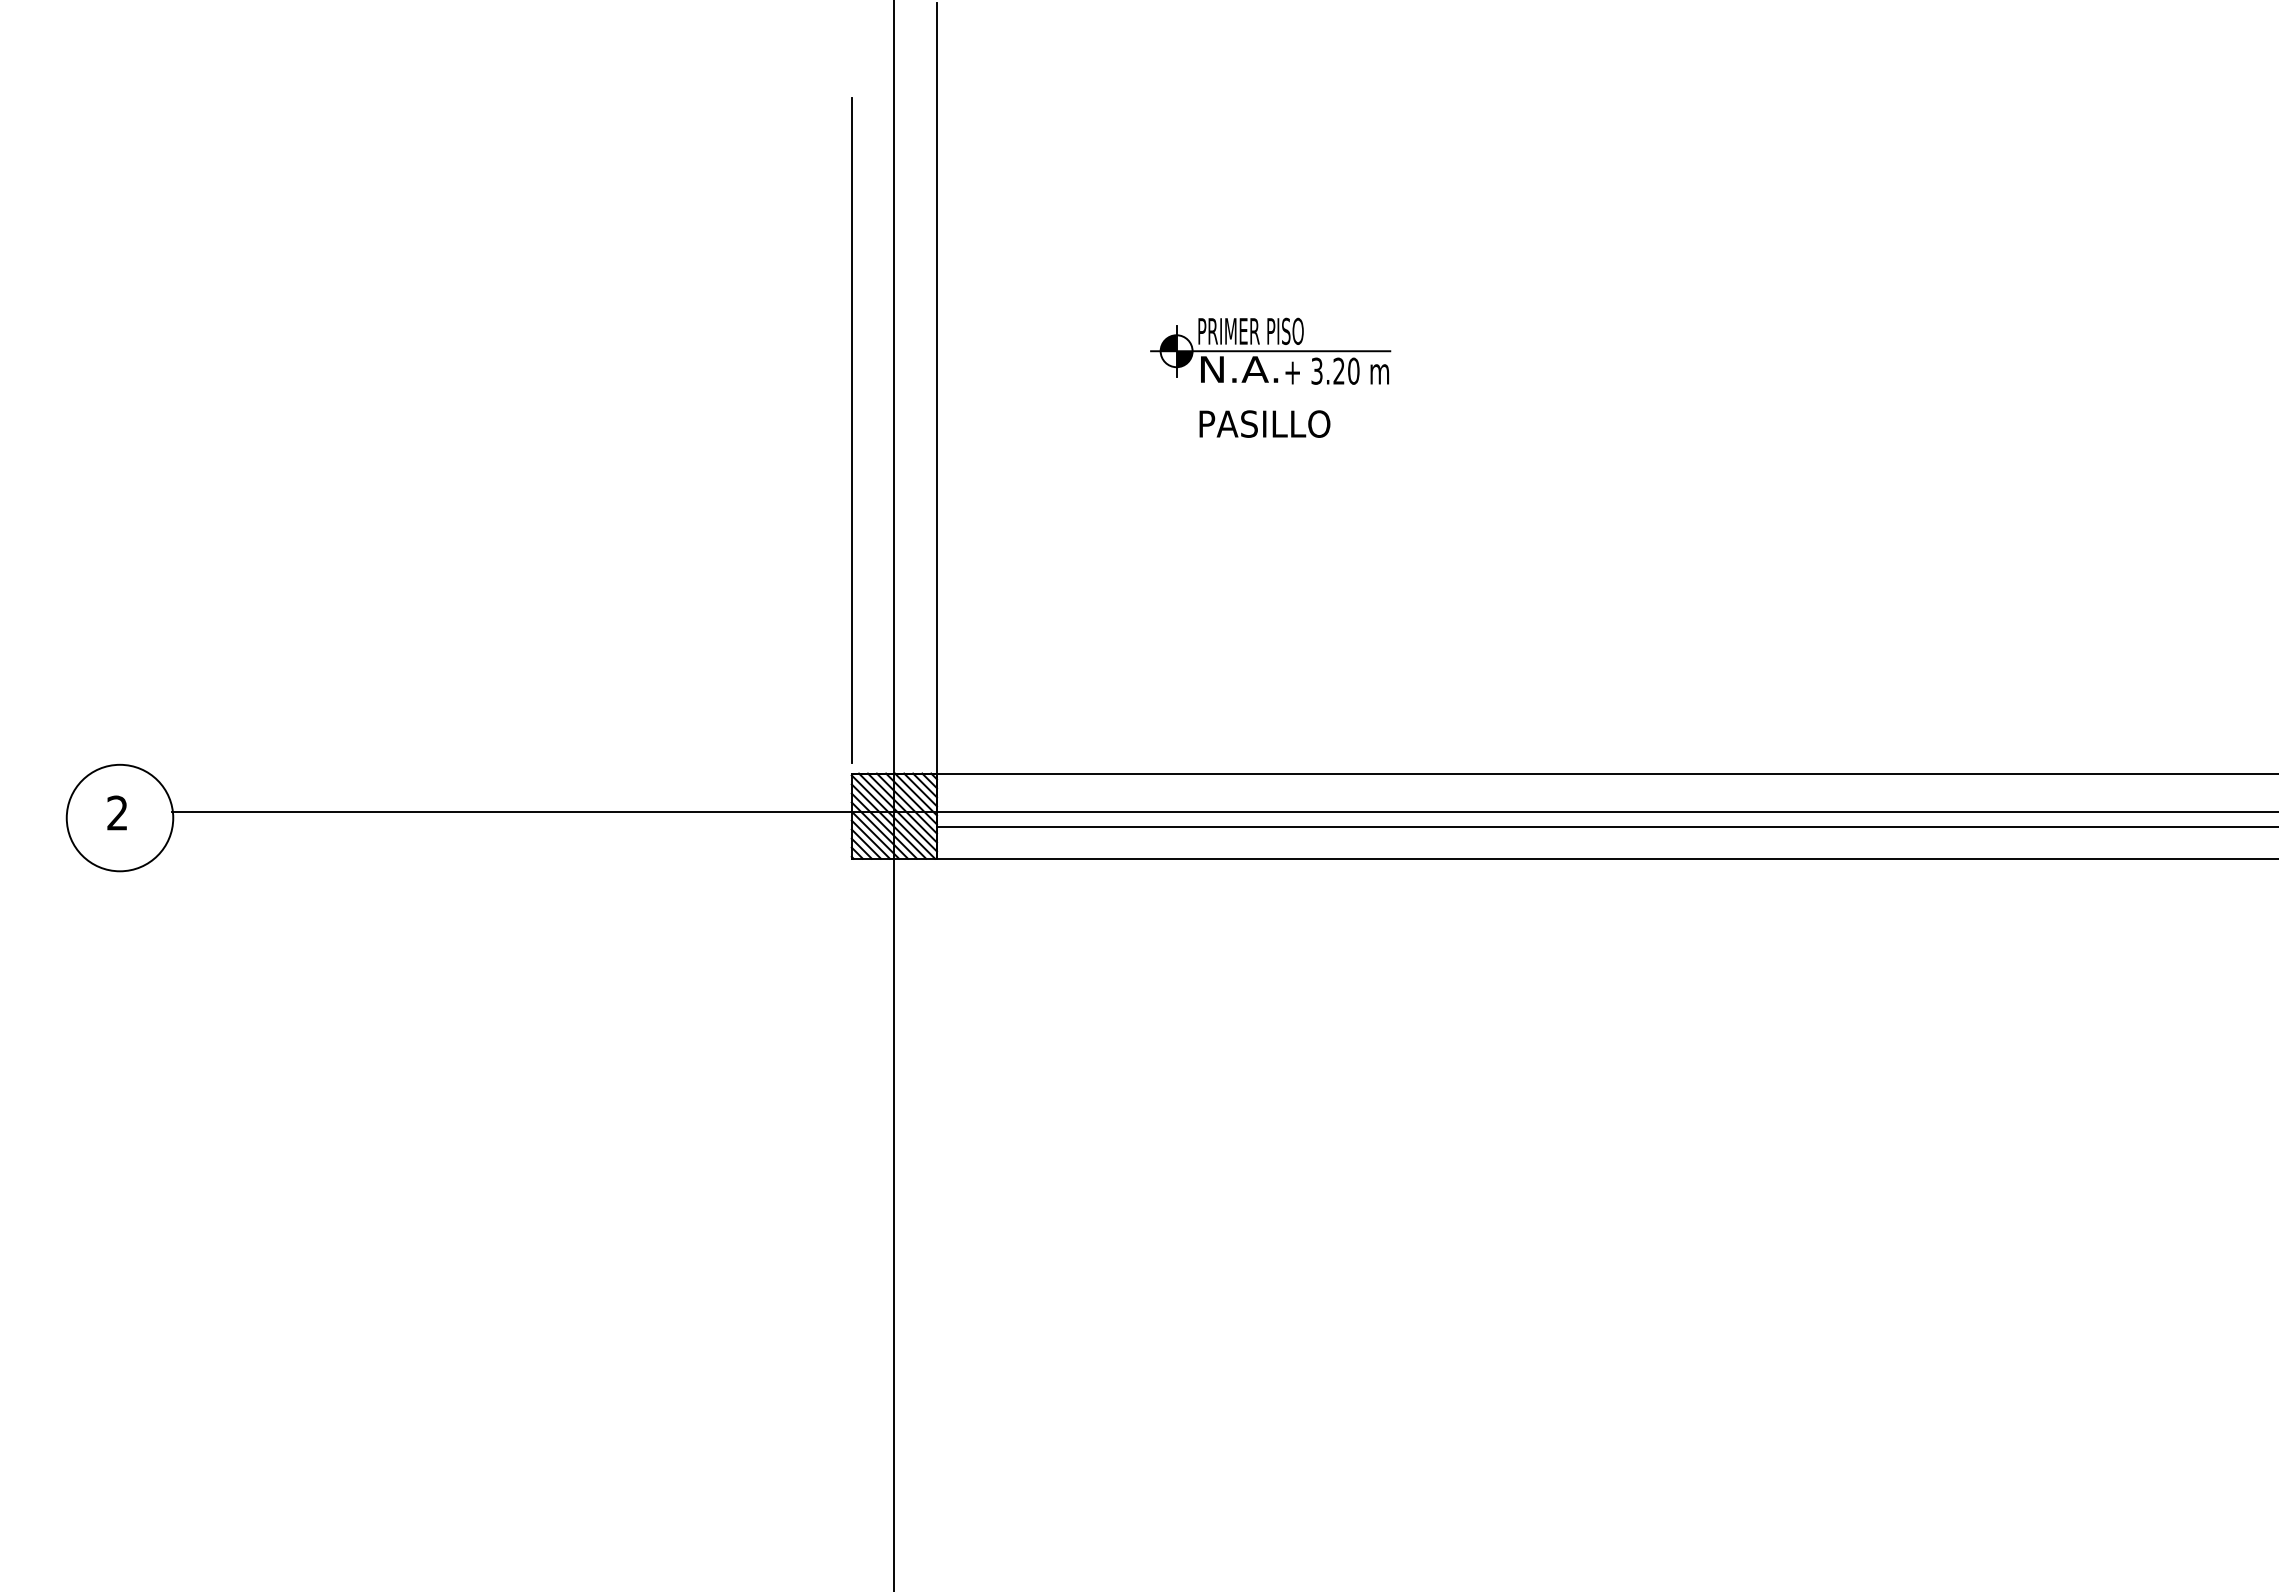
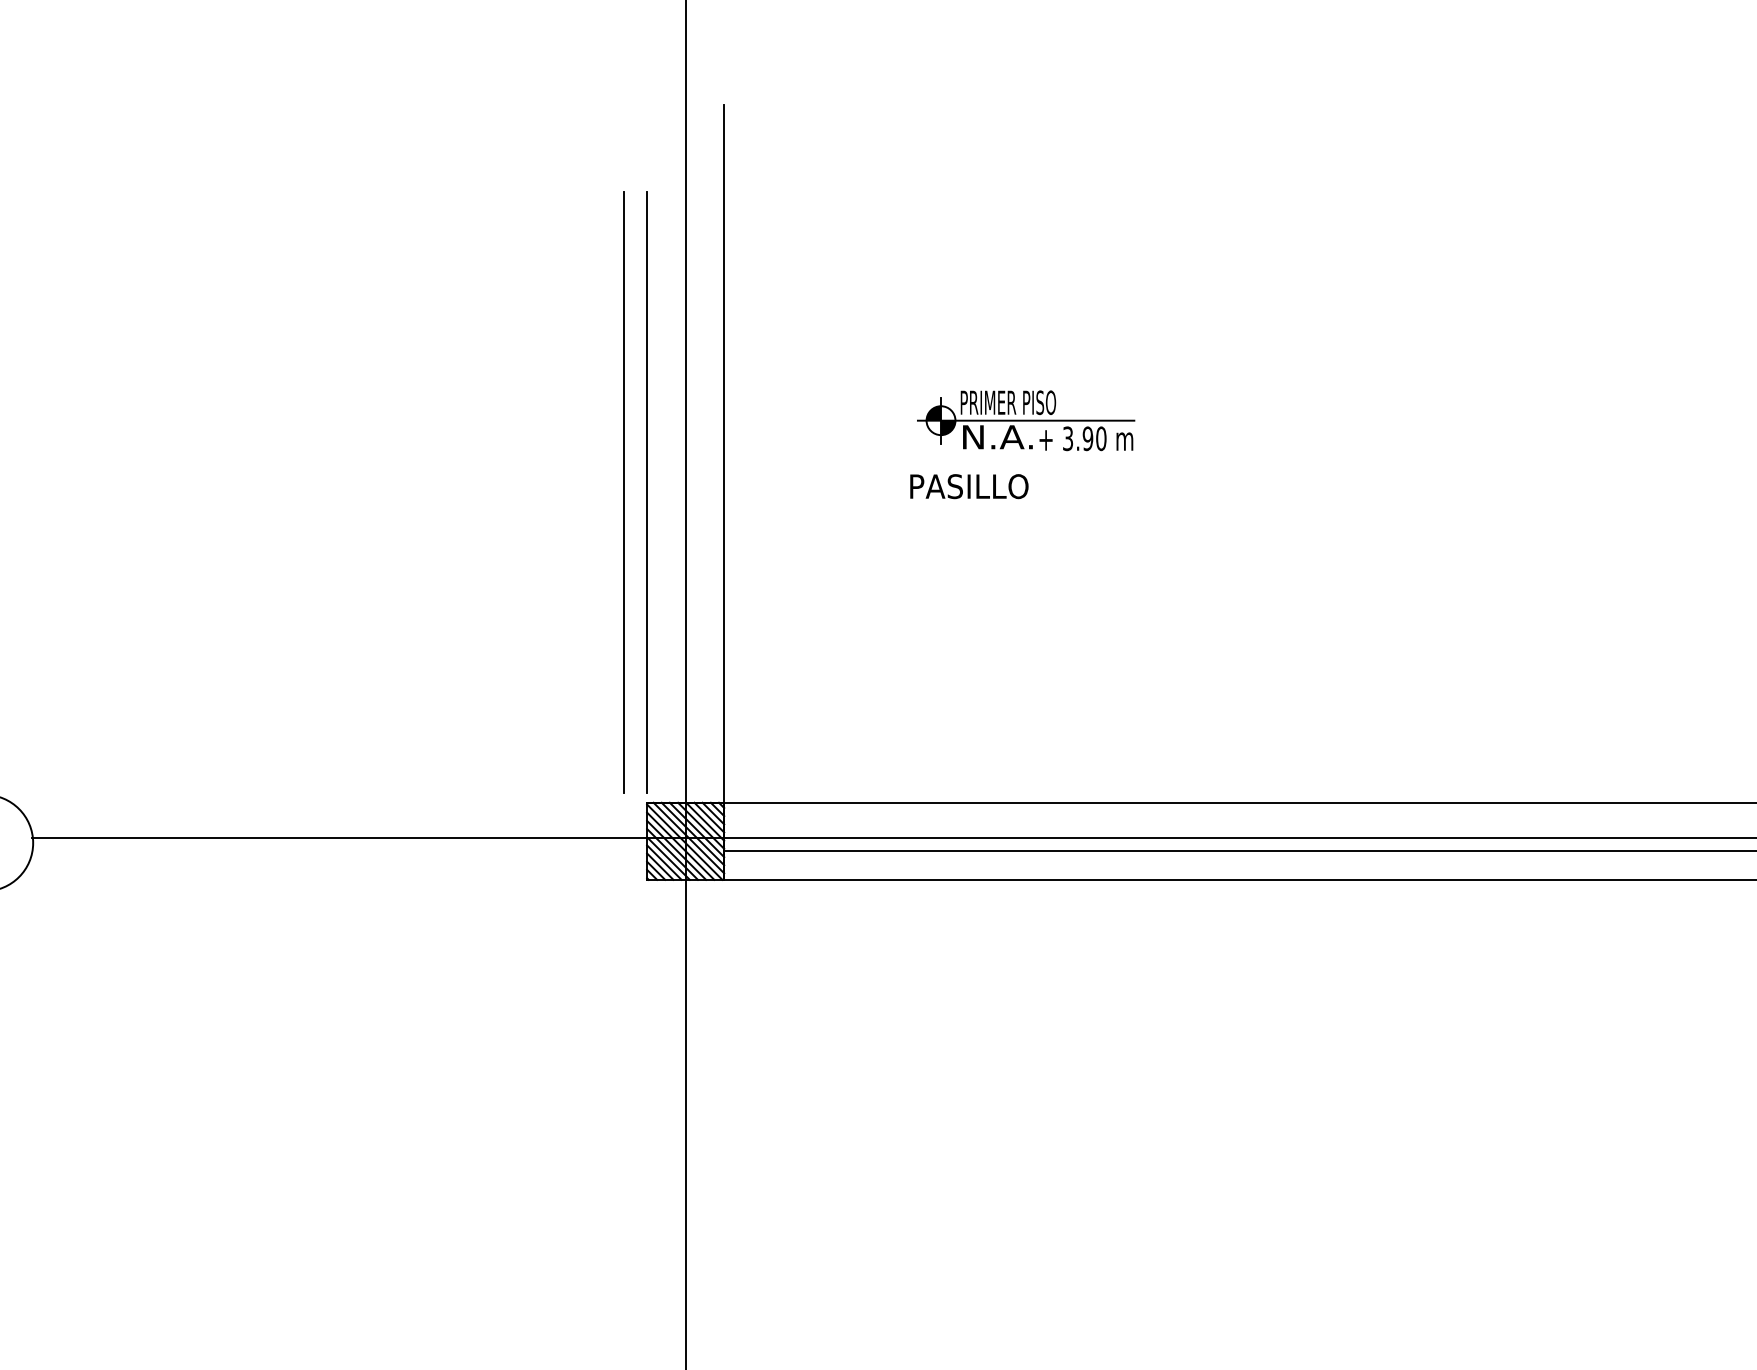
text: (1338, 370) -> (1087, 438), 3.20 -> 3.90
text: (1264, 423) -> (968, 486), moved
line: (825, 430) -> (623, 492), added

